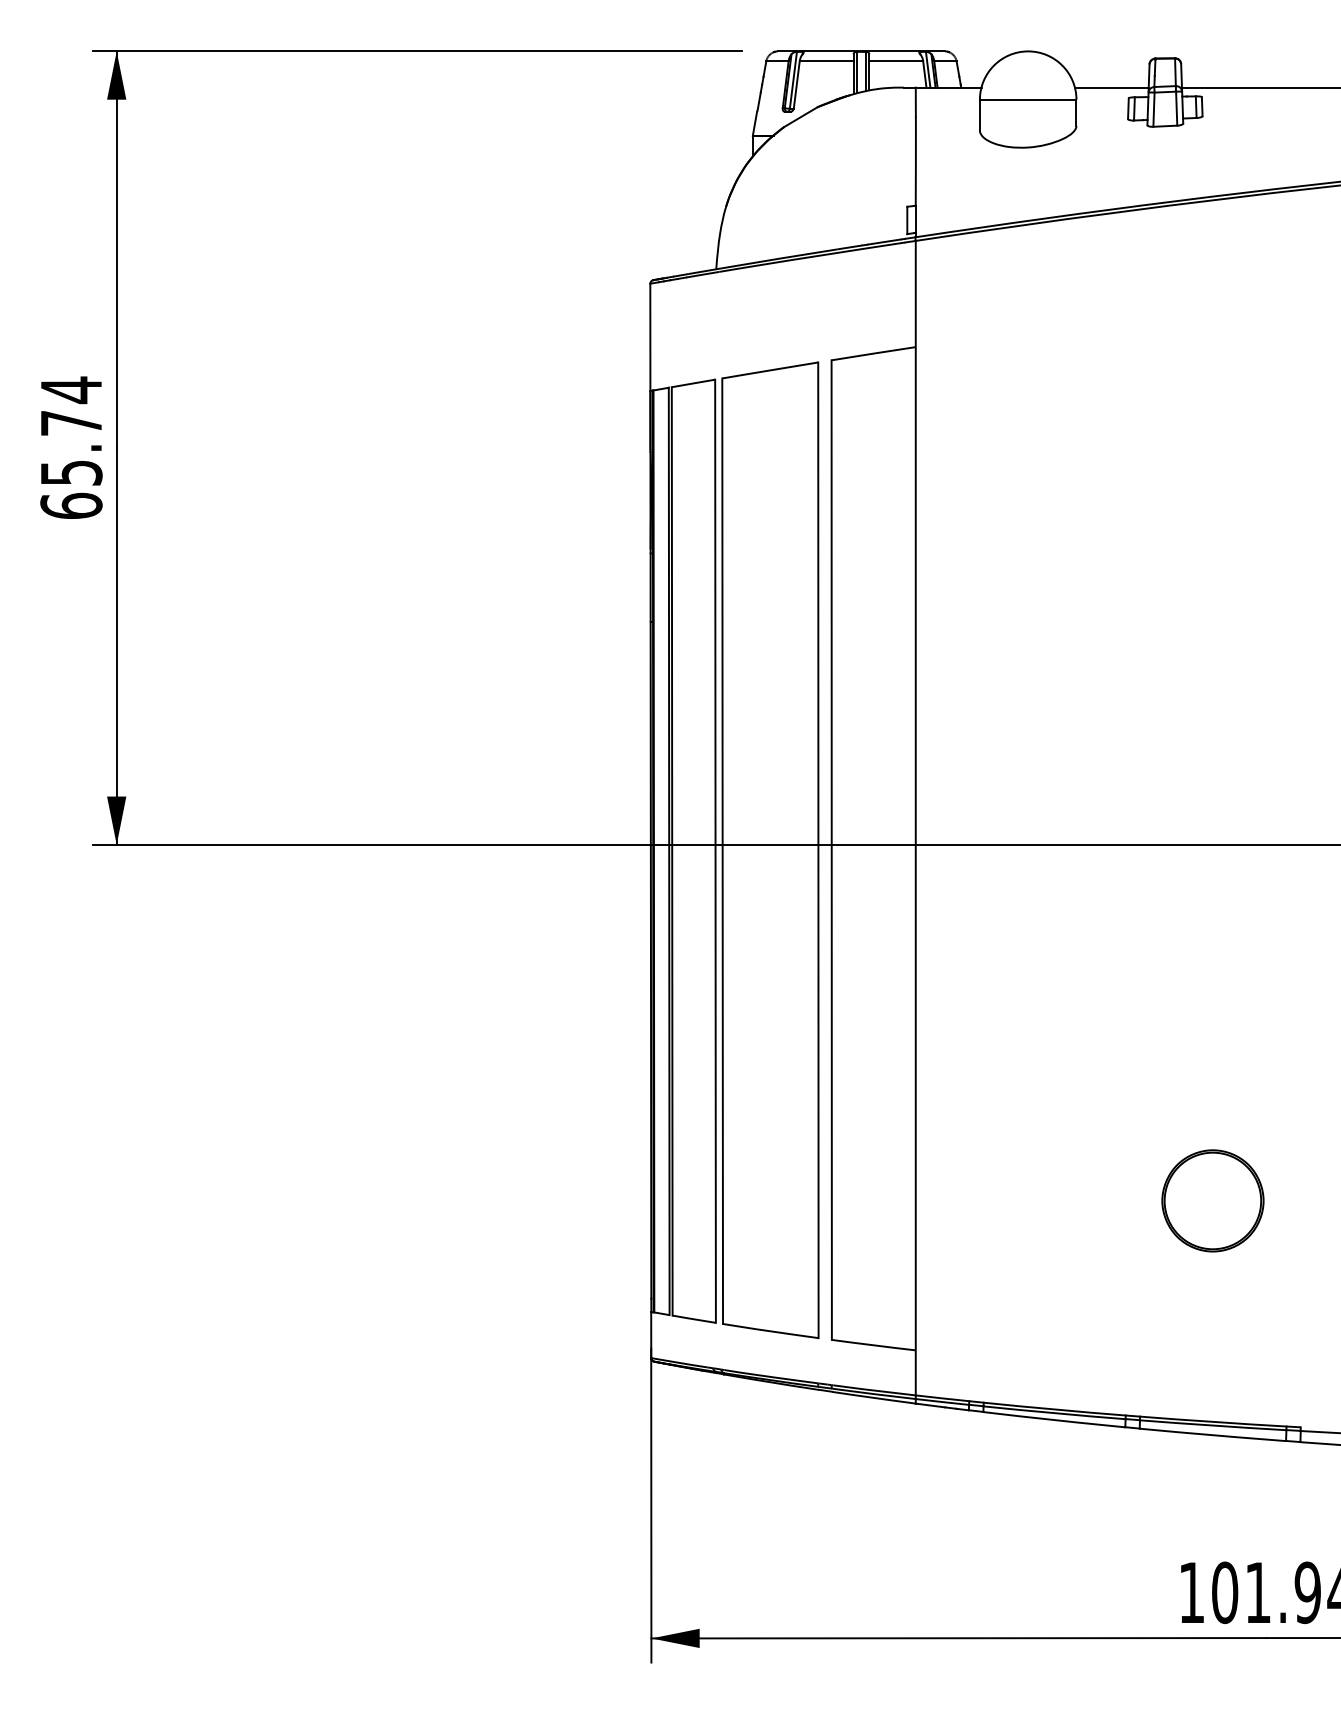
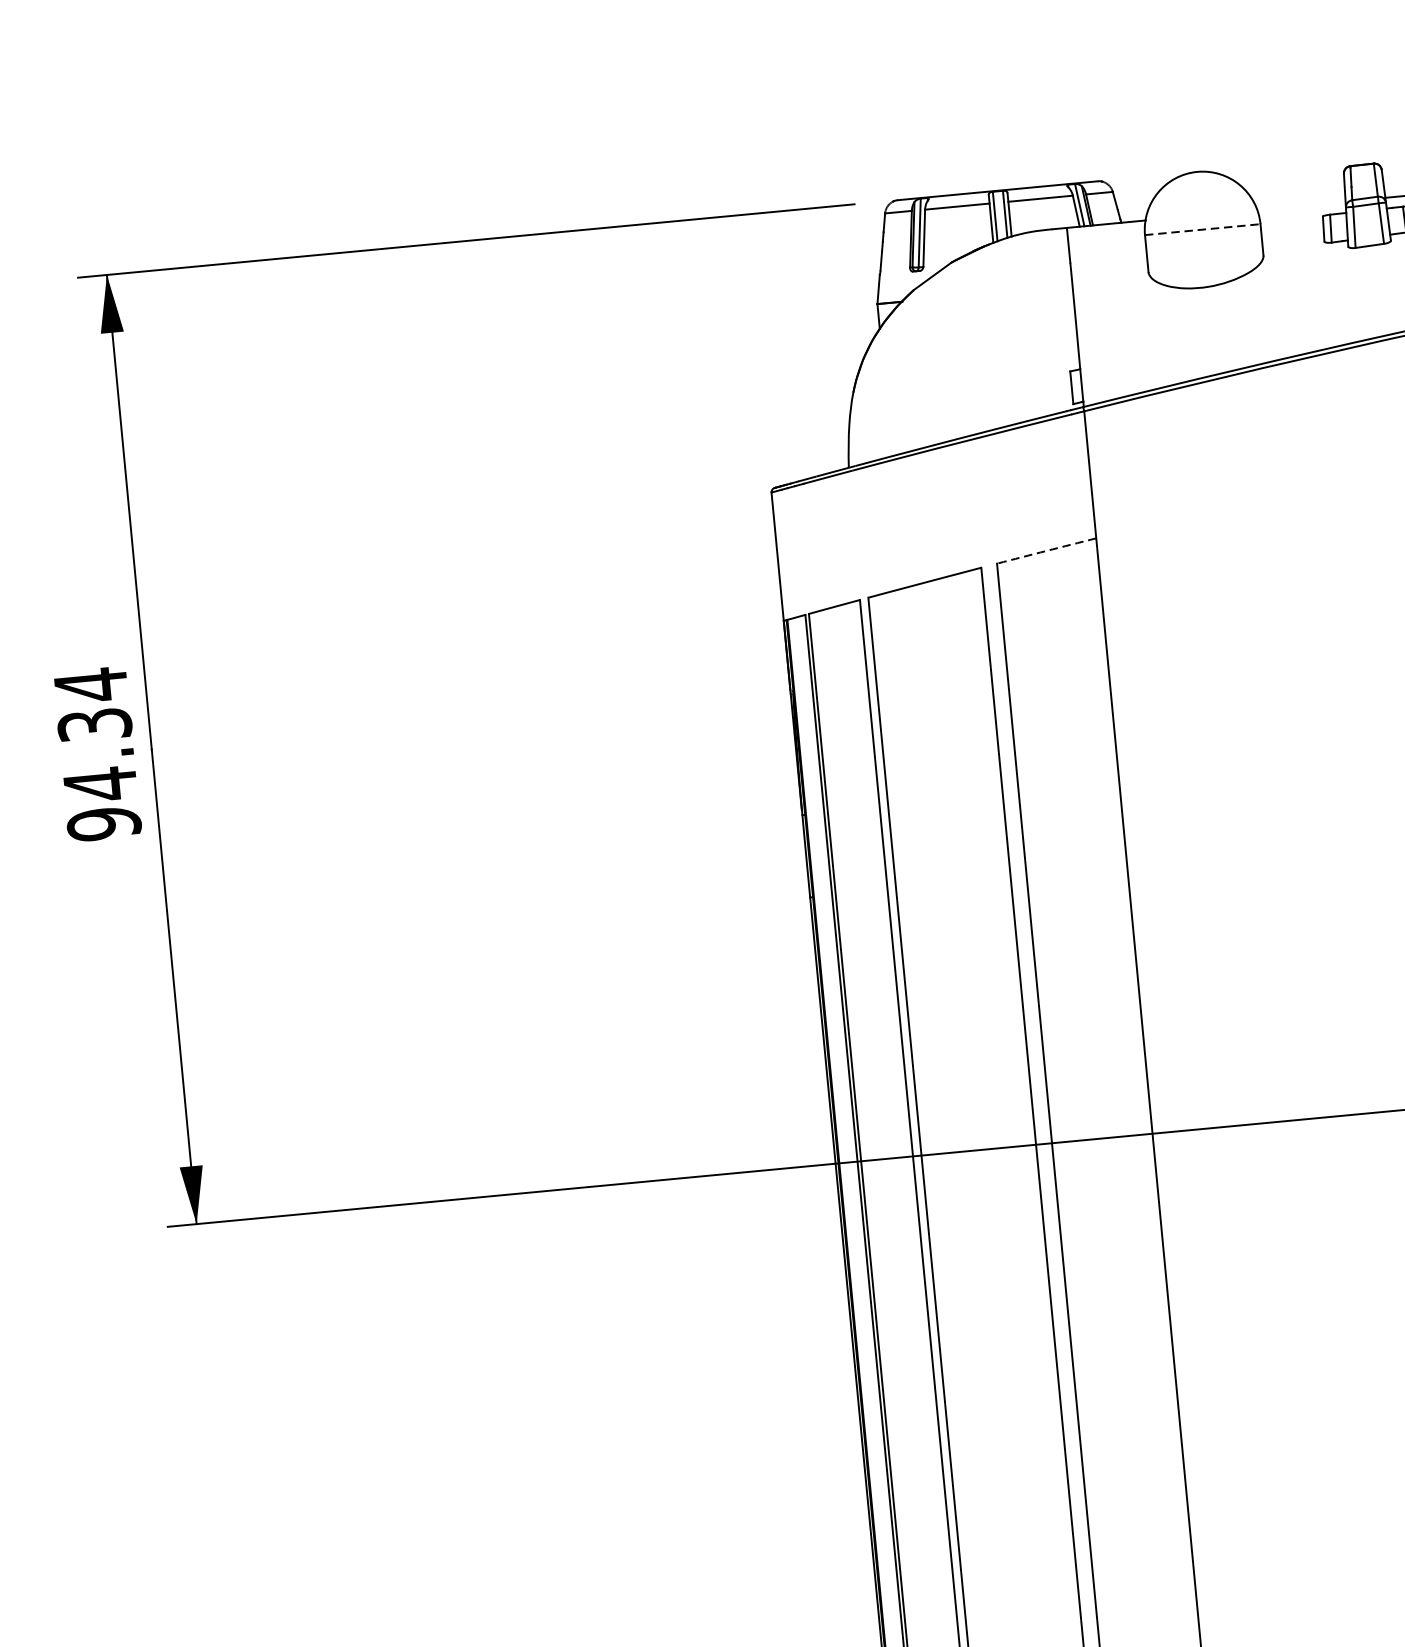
line: (1111, 87) -> (1301, 205), removed
line: (1028, 99) -> (1203, 229), solid -> dashed
arc: (873, 353) -> (1046, 550), solid -> dashed
text: (71, 464) -> (99, 774), 65.74 -> 94.34

